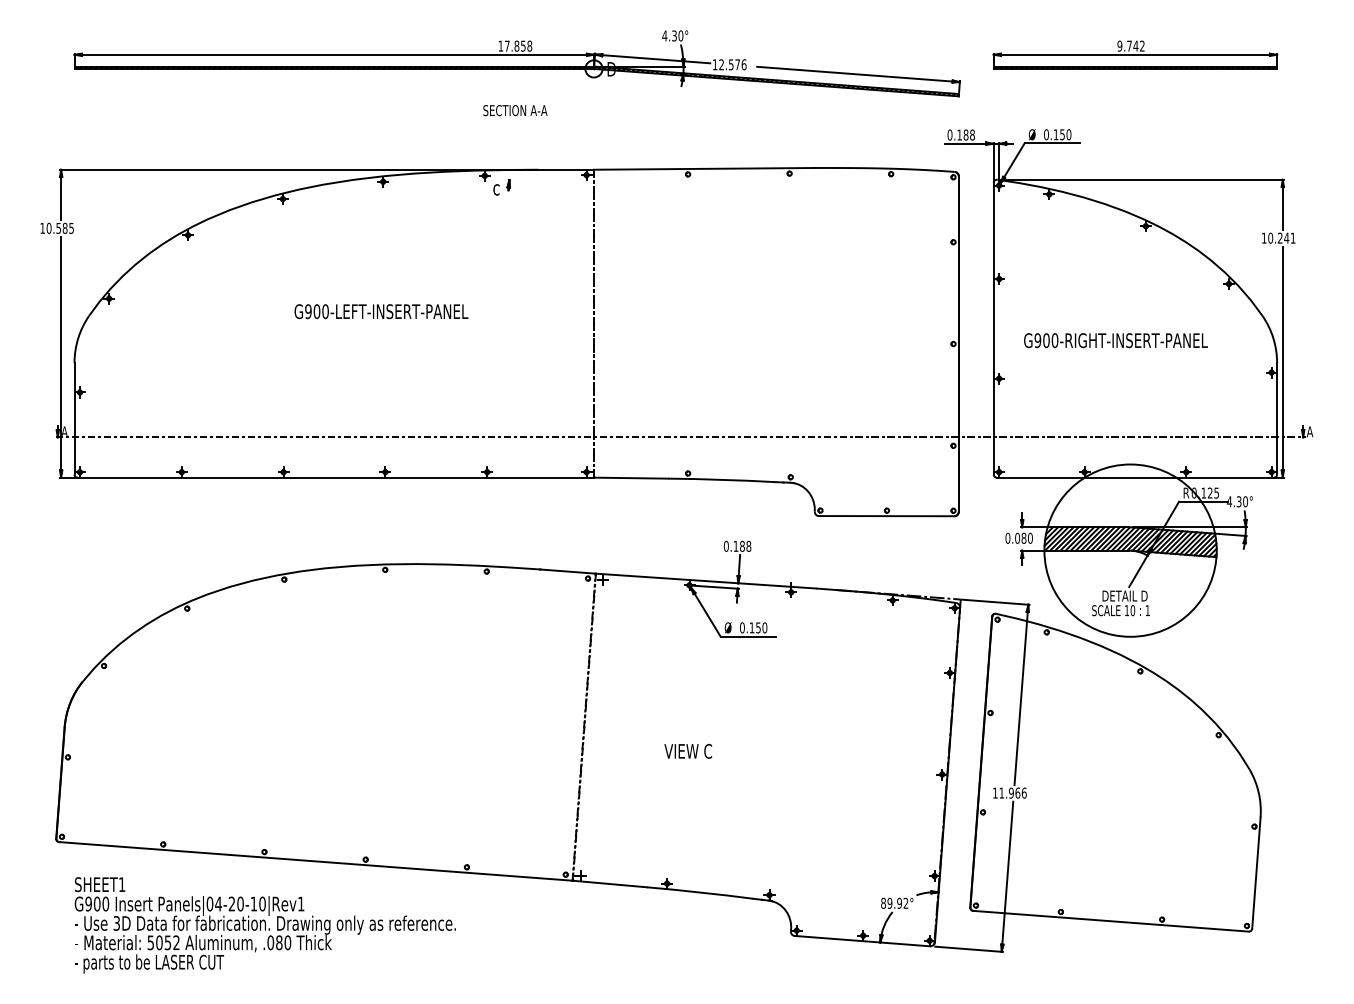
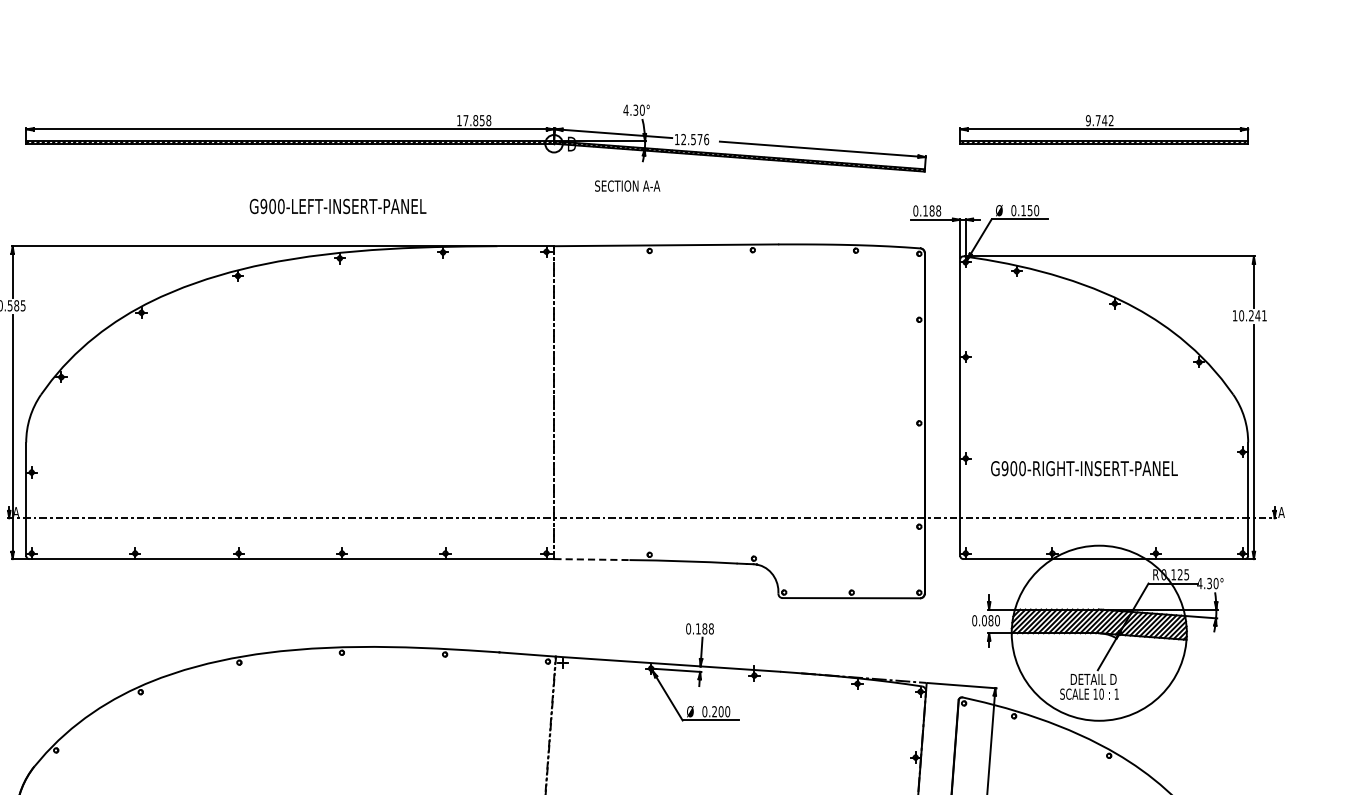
text: (515, 110) -> (627, 186), moved
part: (501, 187) -> (460, 264), removed
text: (381, 311) -> (338, 206), moved
text: (1115, 340) -> (1083, 468), moved
line: (631, 478) -> (592, 559), solid -> dashed
text: (754, 627) -> (717, 711), 0.150 -> 0.200

